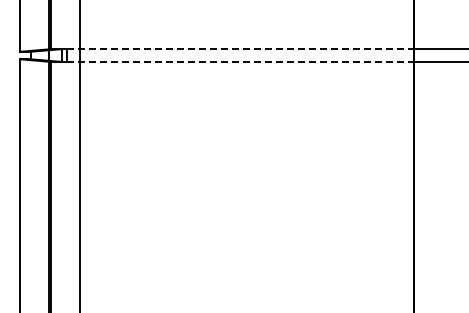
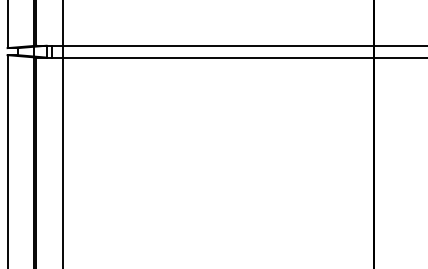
line: (240, 49) -> (212, 46), dashed -> solid
line: (240, 61) -> (212, 57), dashed -> solid

